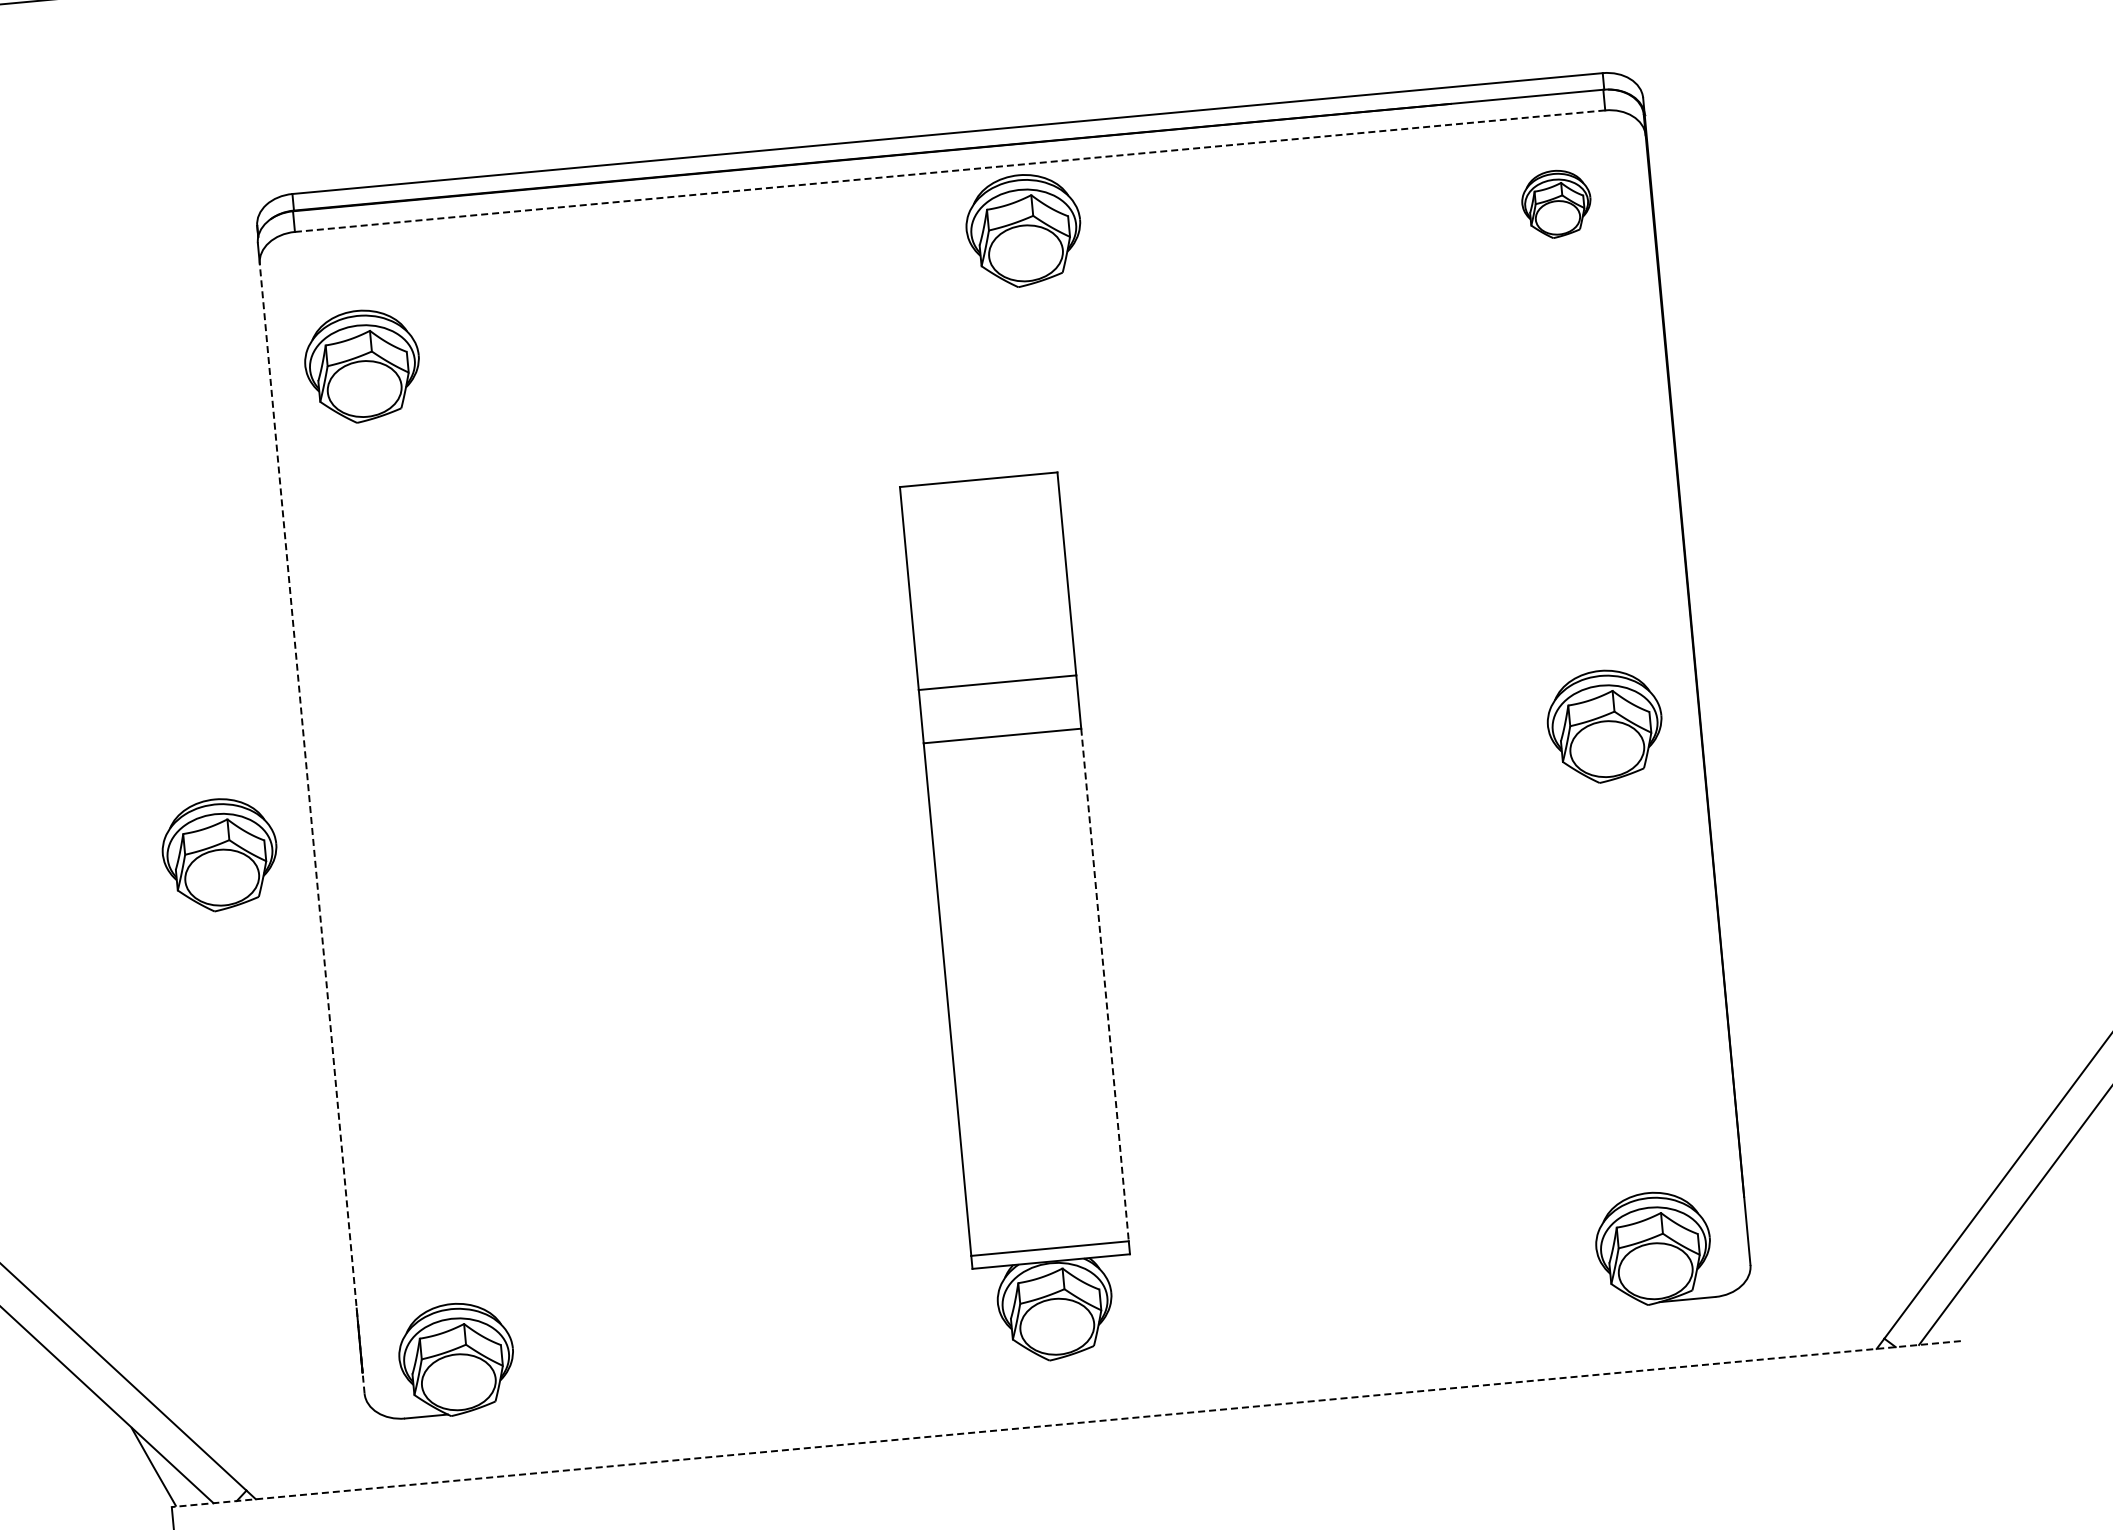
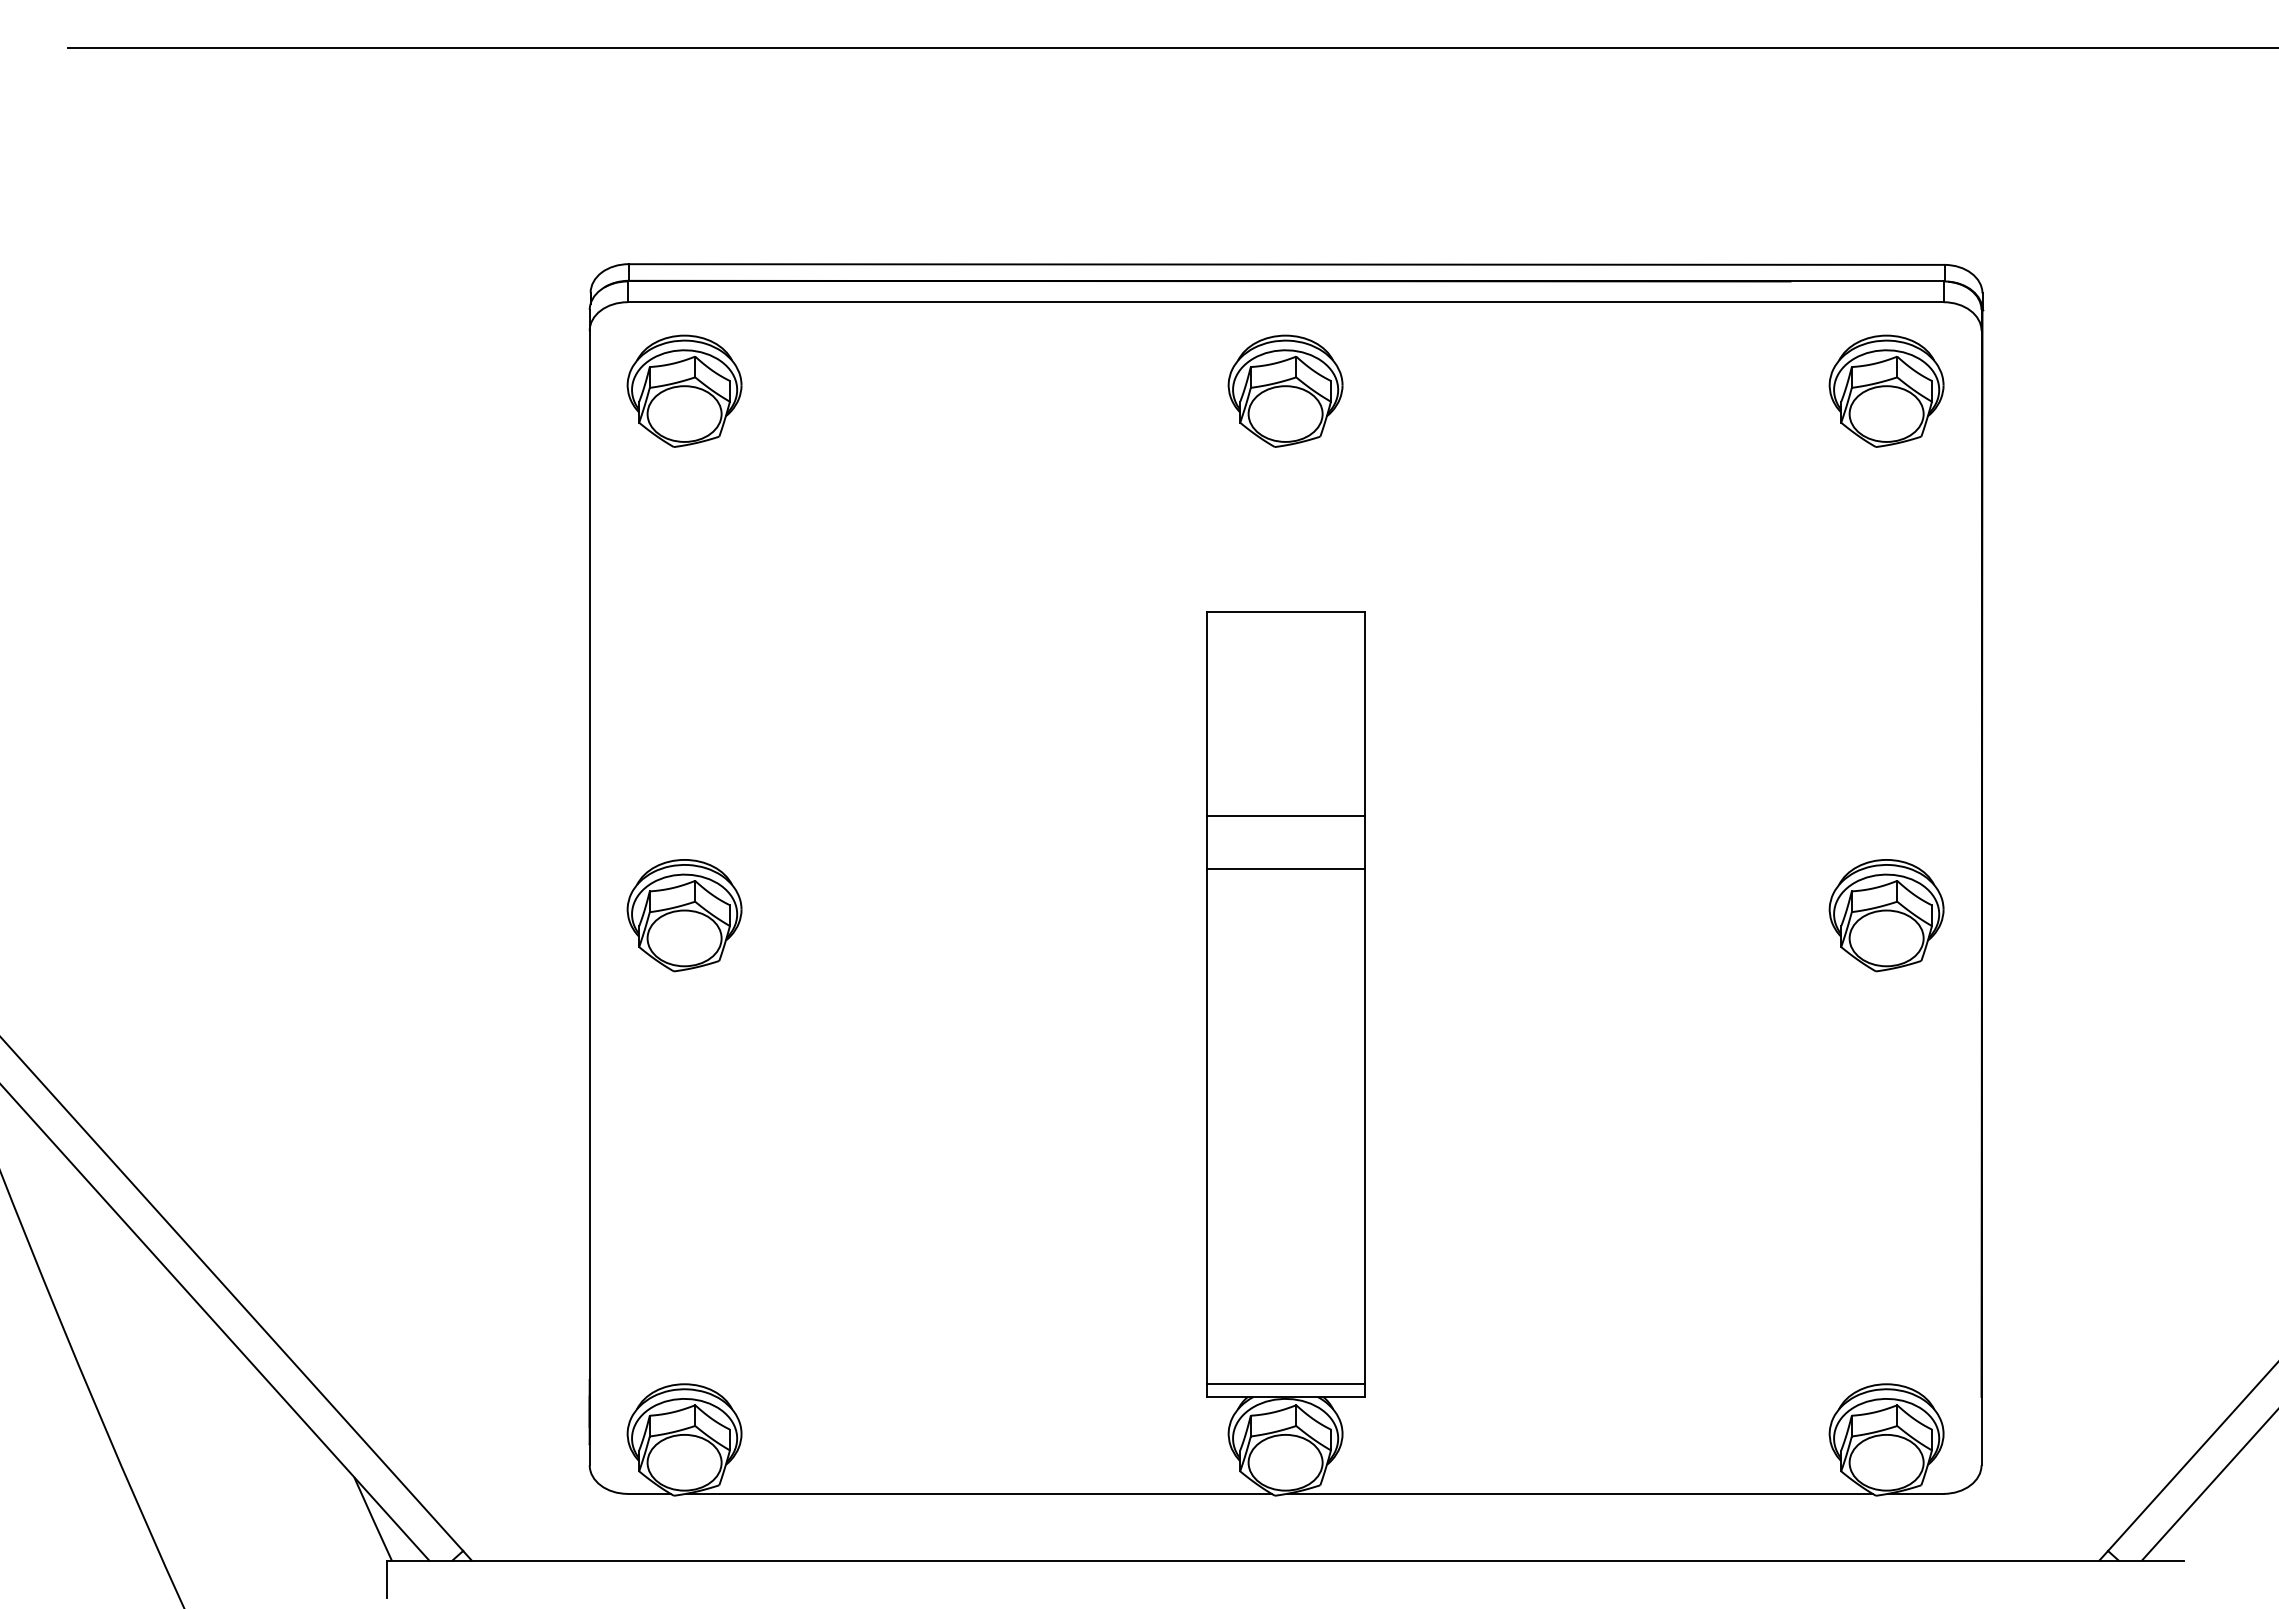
line: (950, 171) -> (1285, 302), dashed -> solid
part: (1556, 203) -> (1886, 390), size x1.67
part: (1023, 229) -> (1285, 390), moved
part: (362, 365) -> (684, 390), moved
line: (311, 828) -> (589, 897), dashed -> solid
part: (220, 854) -> (684, 915), moved
line: (1104, 985) -> (1364, 1127), dashed -> solid
line: (1352, 1330) -> (1579, 1493), added
line: (754, 1385) -> (978, 1493), added
line: (1066, 1424) -> (1285, 1560), dashed -> solid

